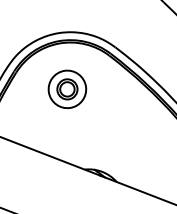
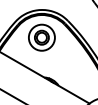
part: (66, 89) -> (41, 37), size x1.43

